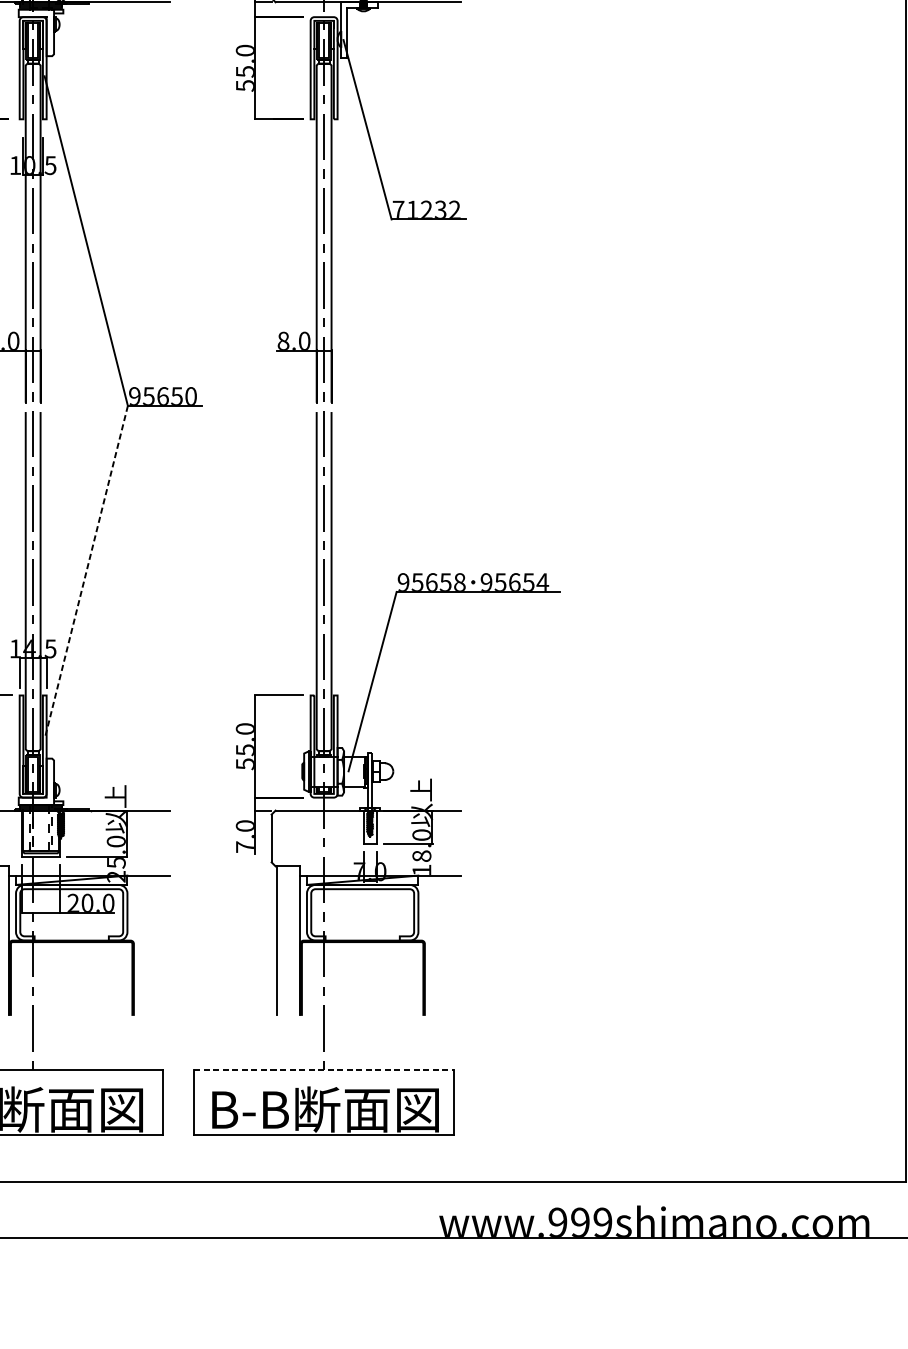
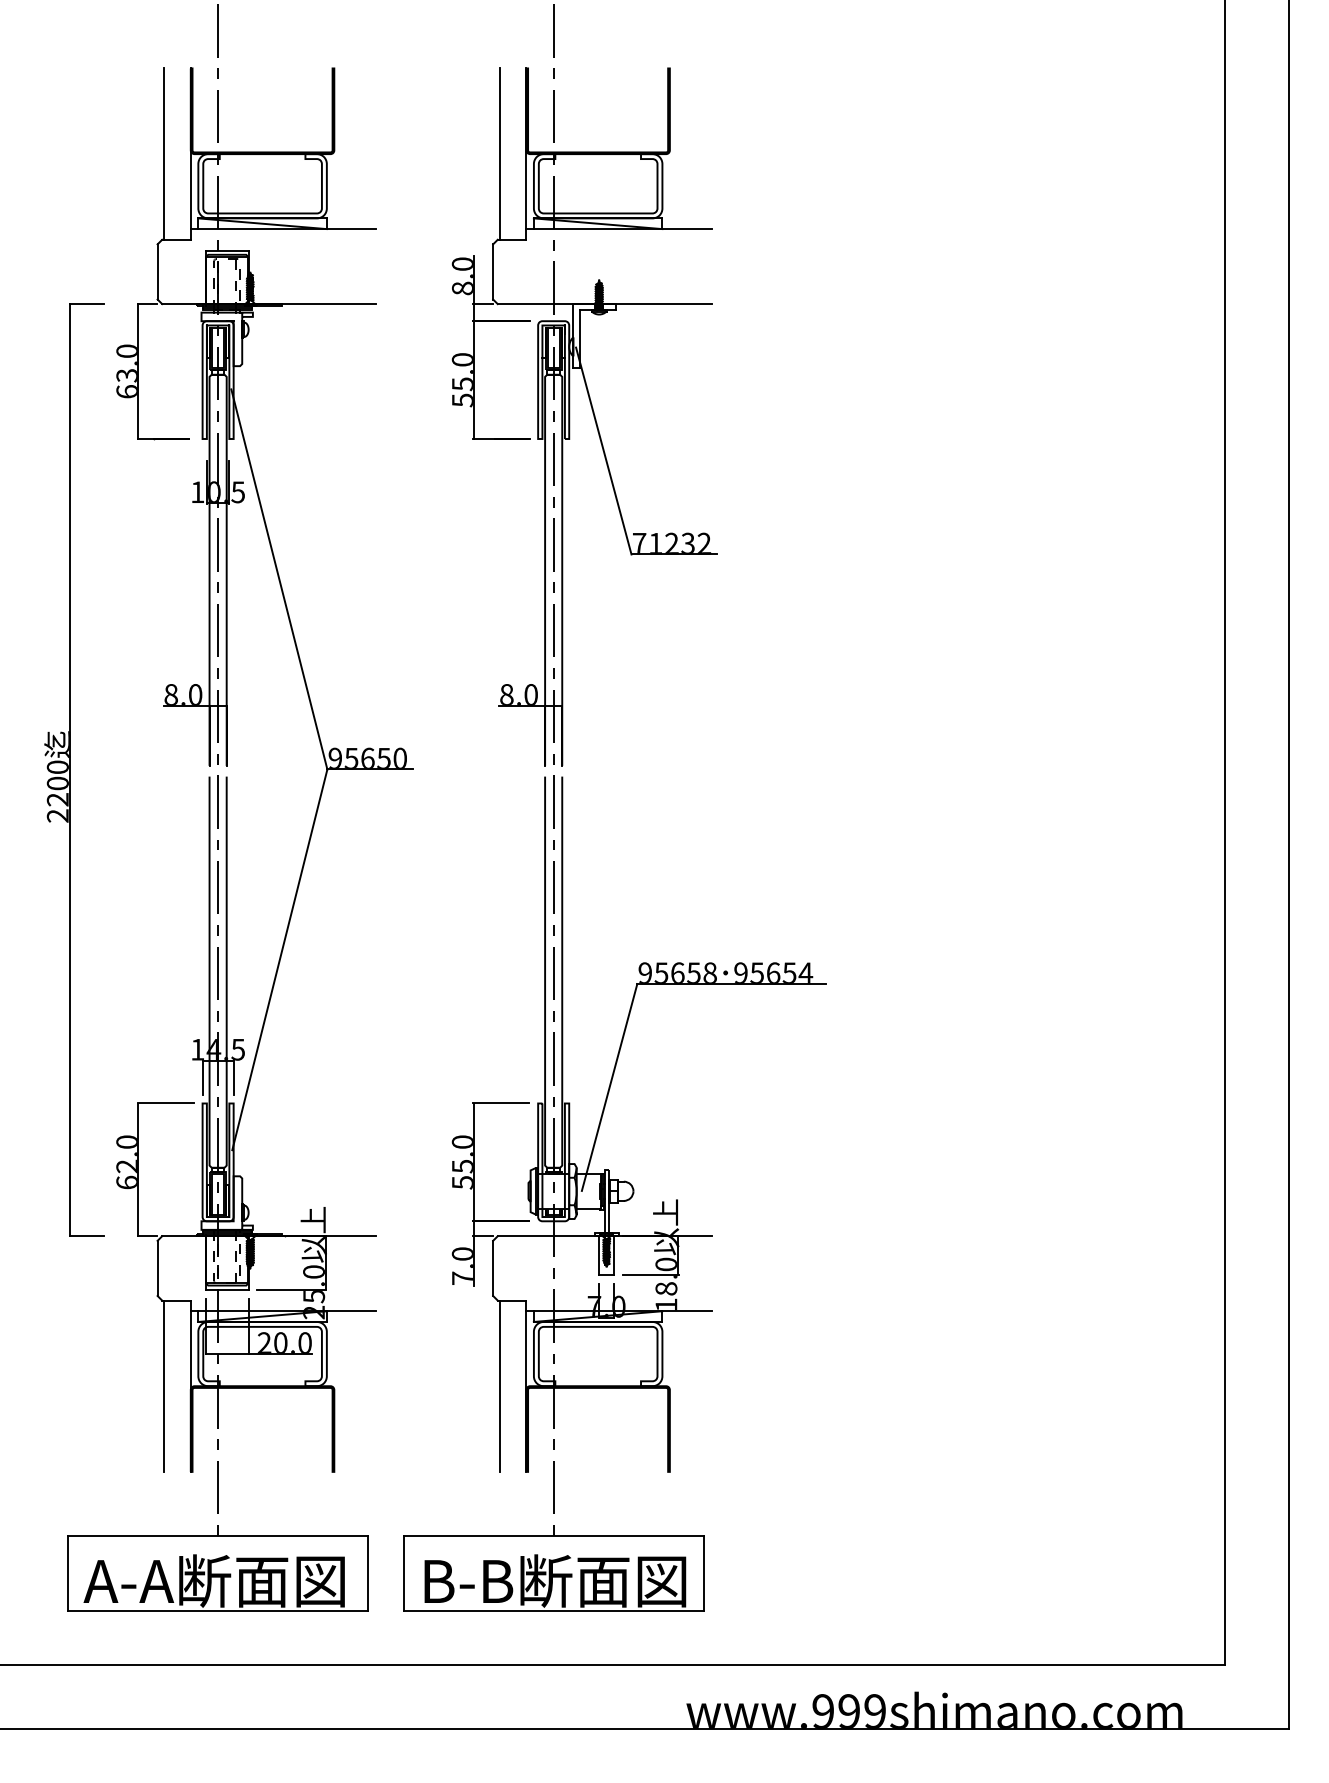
line: (86, 571) -> (279, 960), dashed -> solid
line: (323, 1070) -> (553, 1535), dashed -> solid

